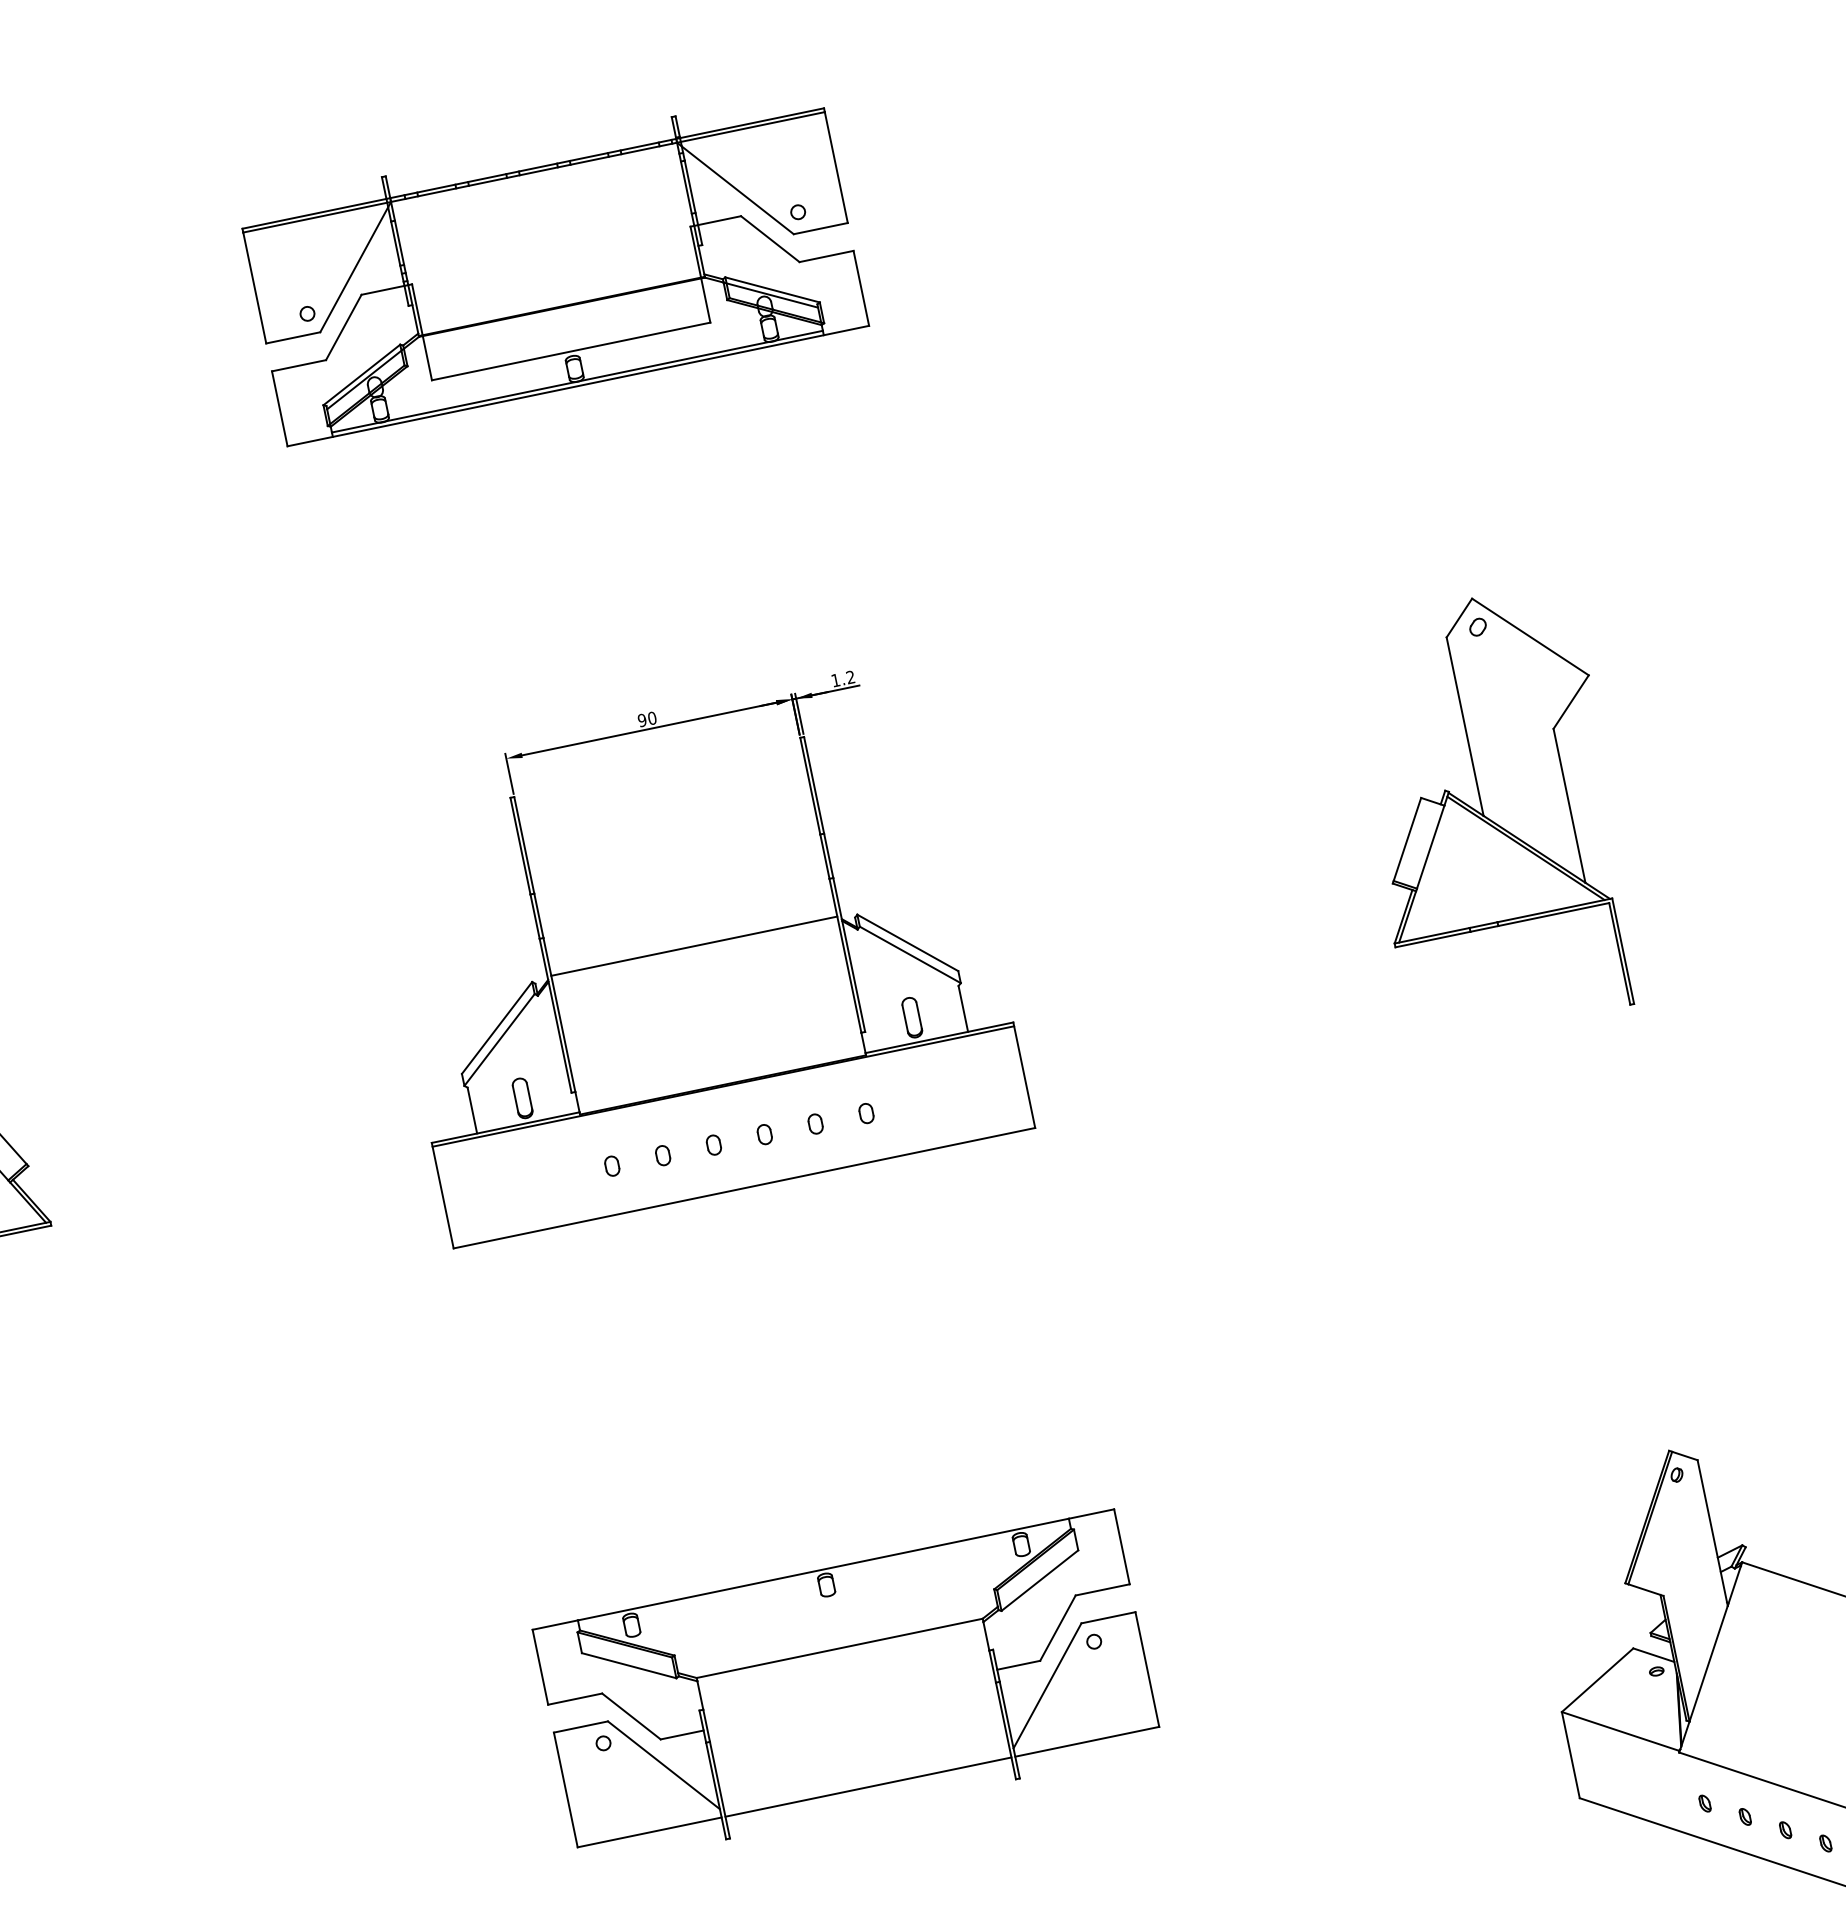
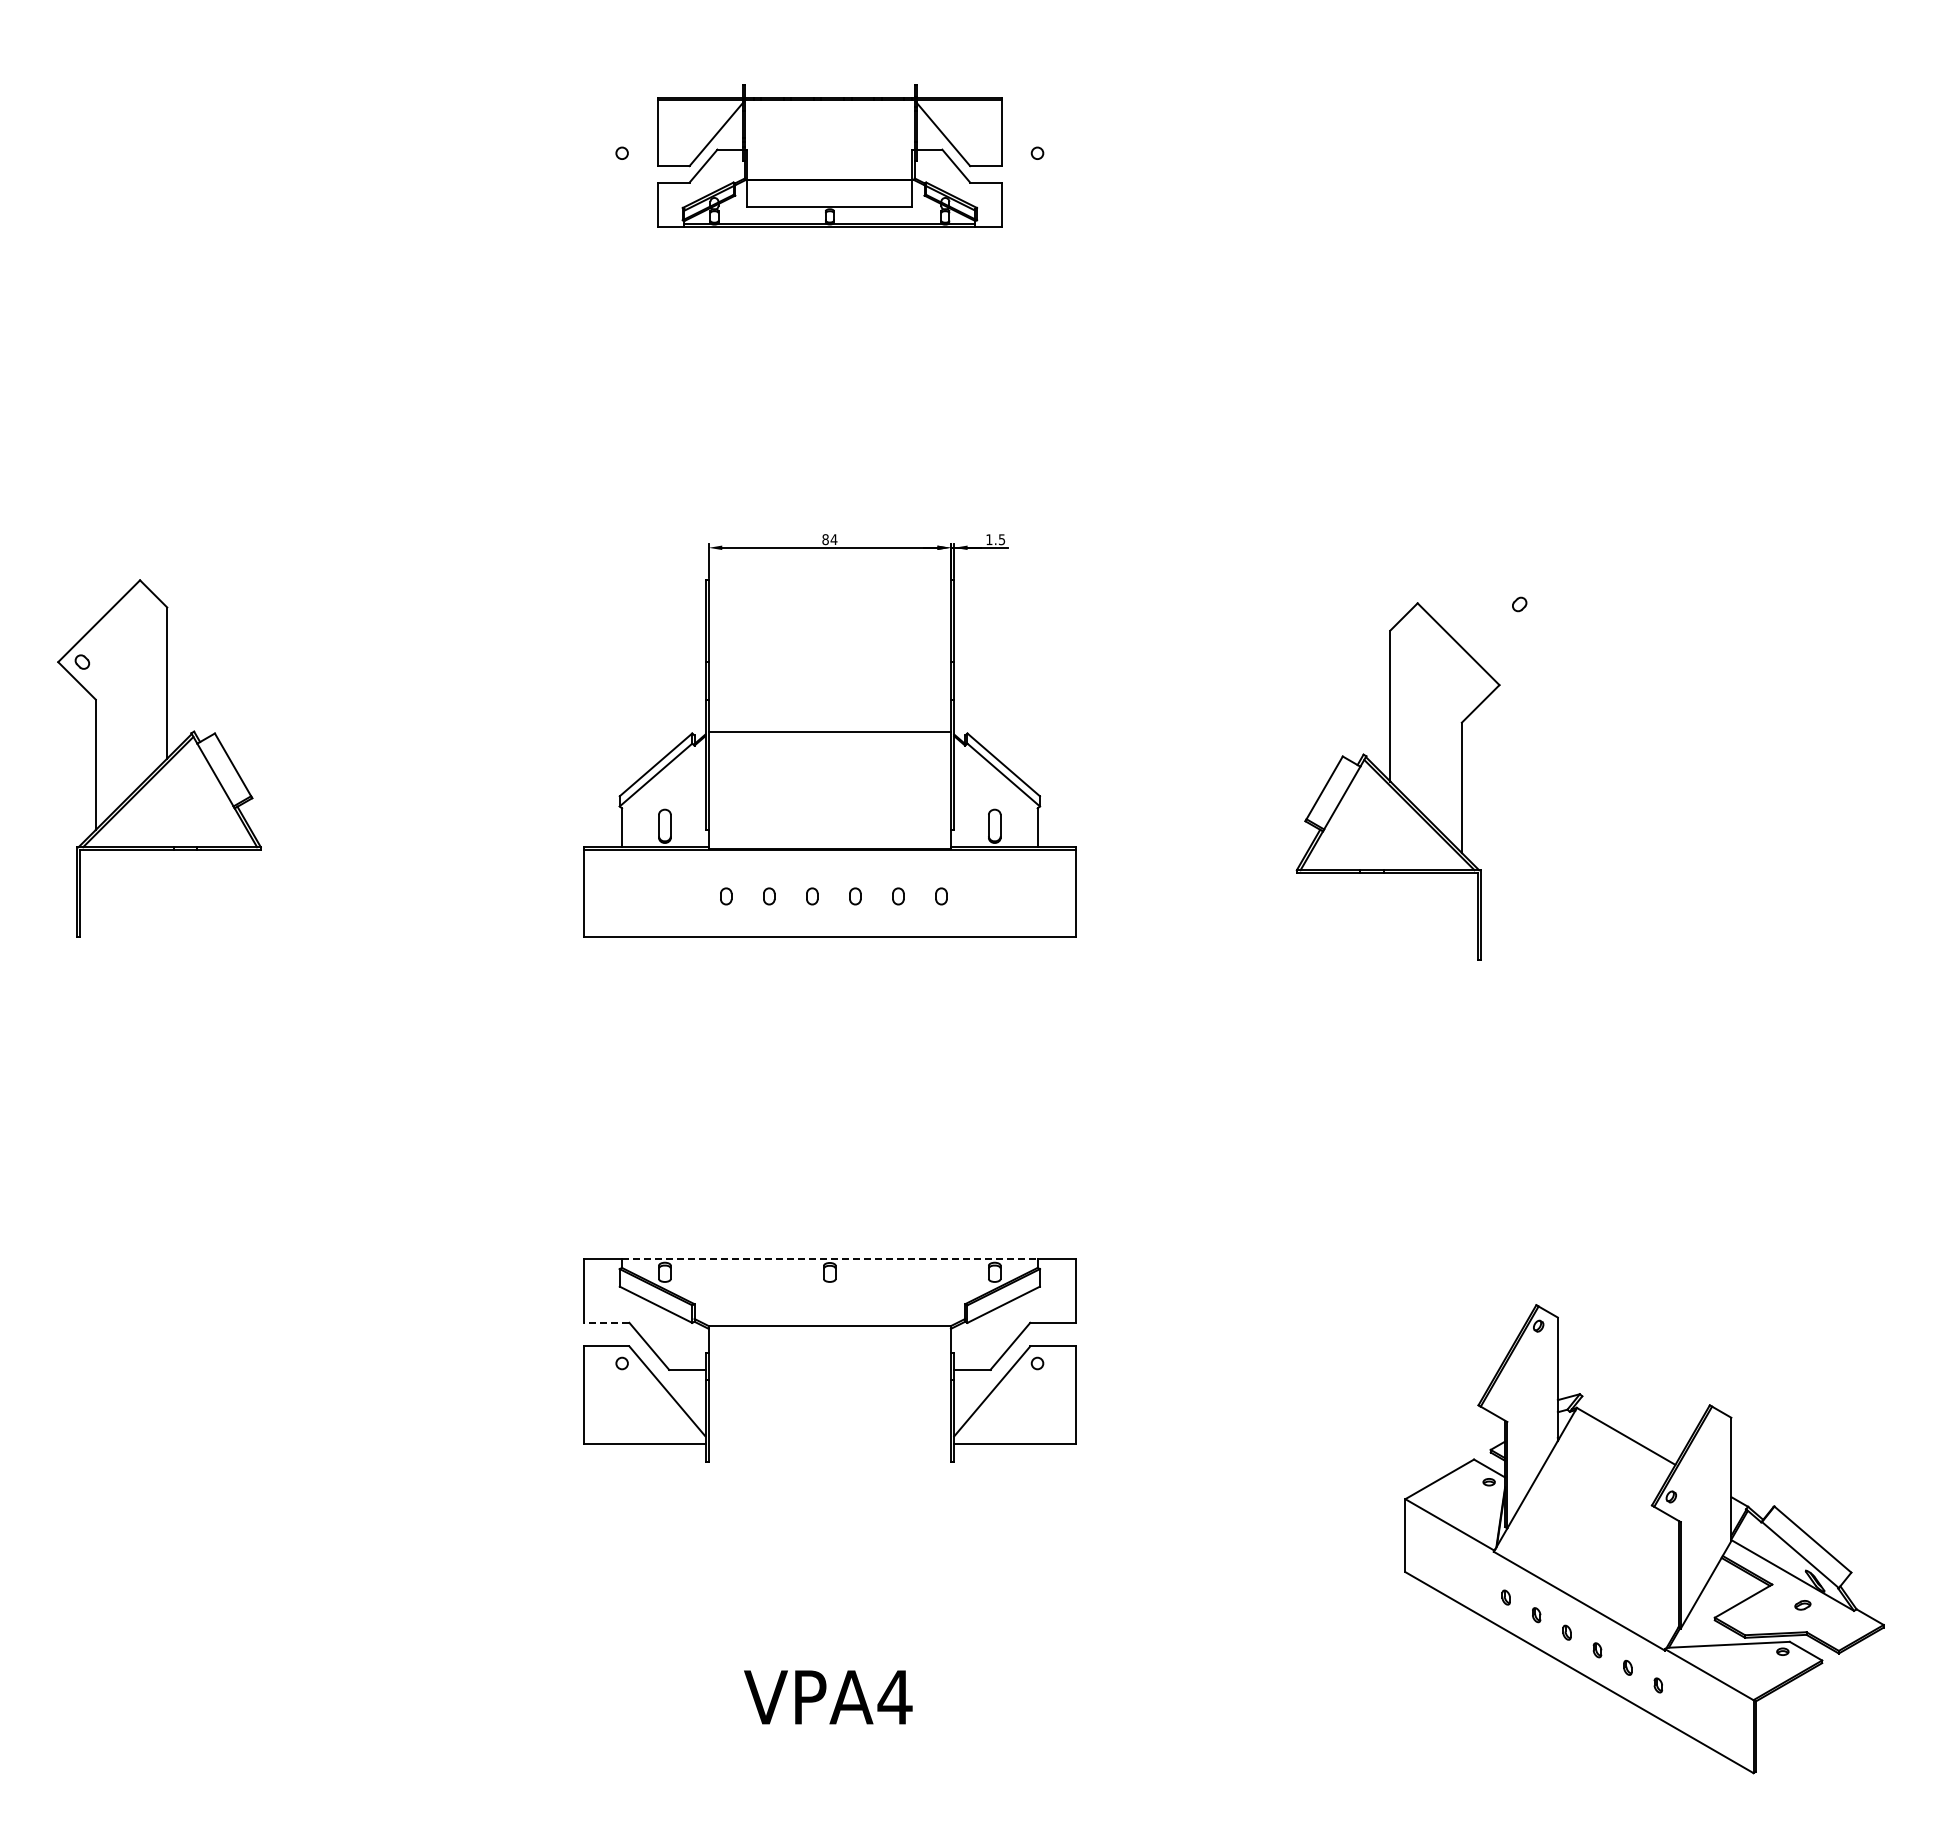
part: (552, 265) -> (829, 155), size x0.7
text: (850, 677) -> (1001, 539), 1.2 -> 1.5
text: (646, 719) -> (829, 539), 90 -> 84
part: (1491, 814) -> (1397, 781), moved
line: (823, 1569) -> (829, 1259), solid -> dashed
line: (575, 1698) -> (606, 1322), solid -> dashed
line: (868, 1787) -> (829, 1443), removed

